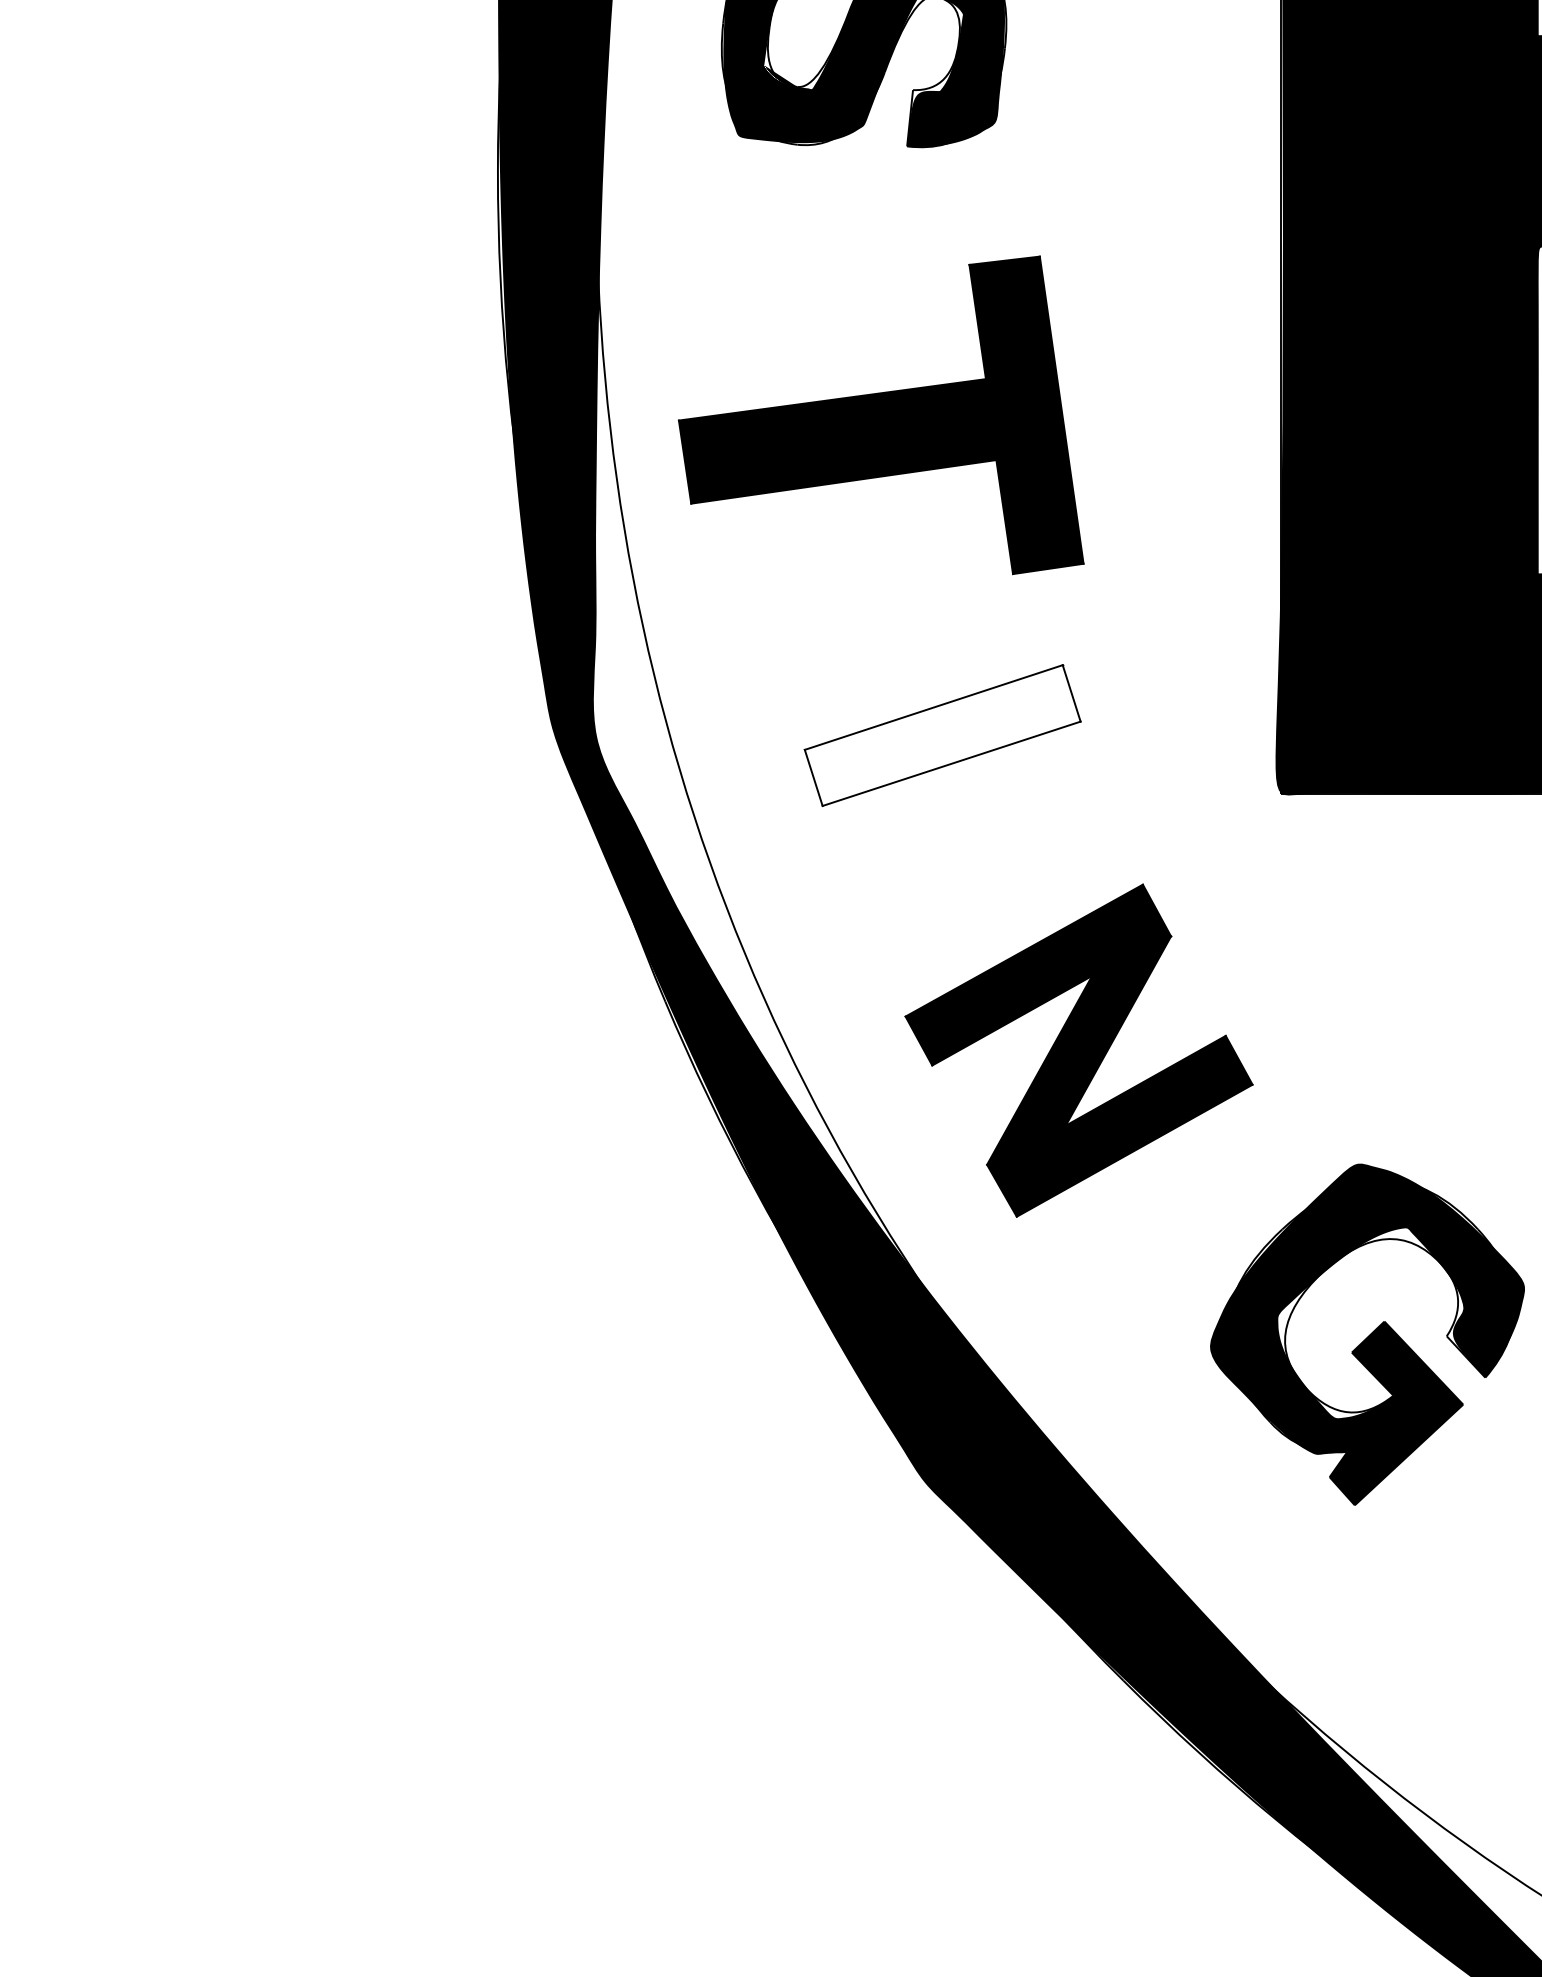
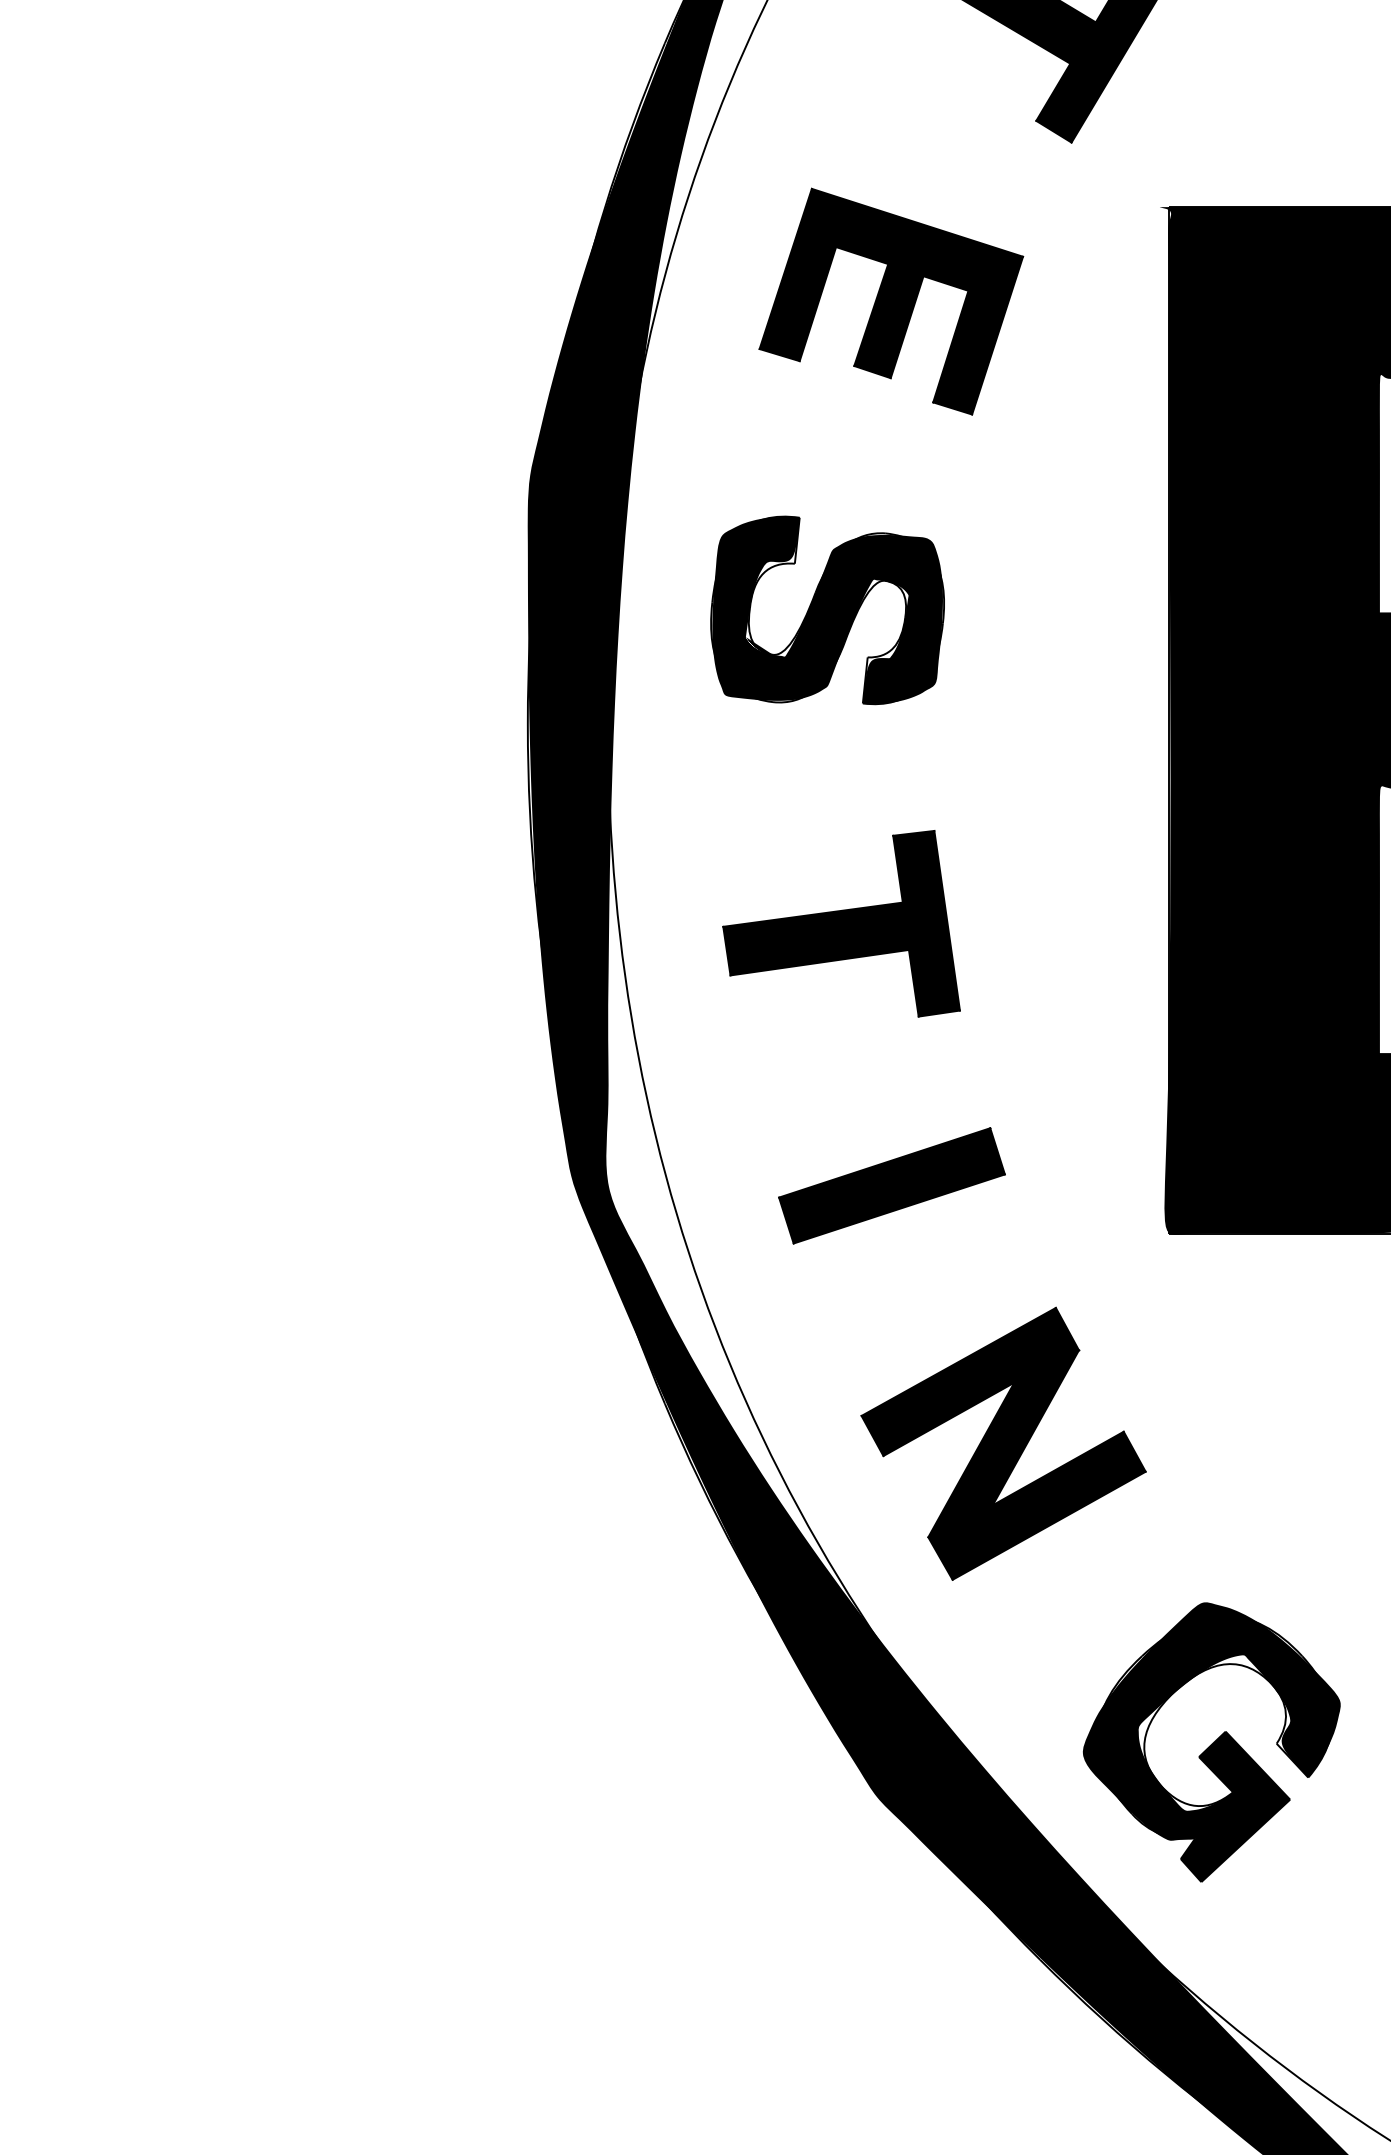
part: (881, 415) -> (841, 923), size x0.71
fill: (942, 735) -> (891, 1185), added
part: (1367, 1334) -> (1211, 1742), moved

